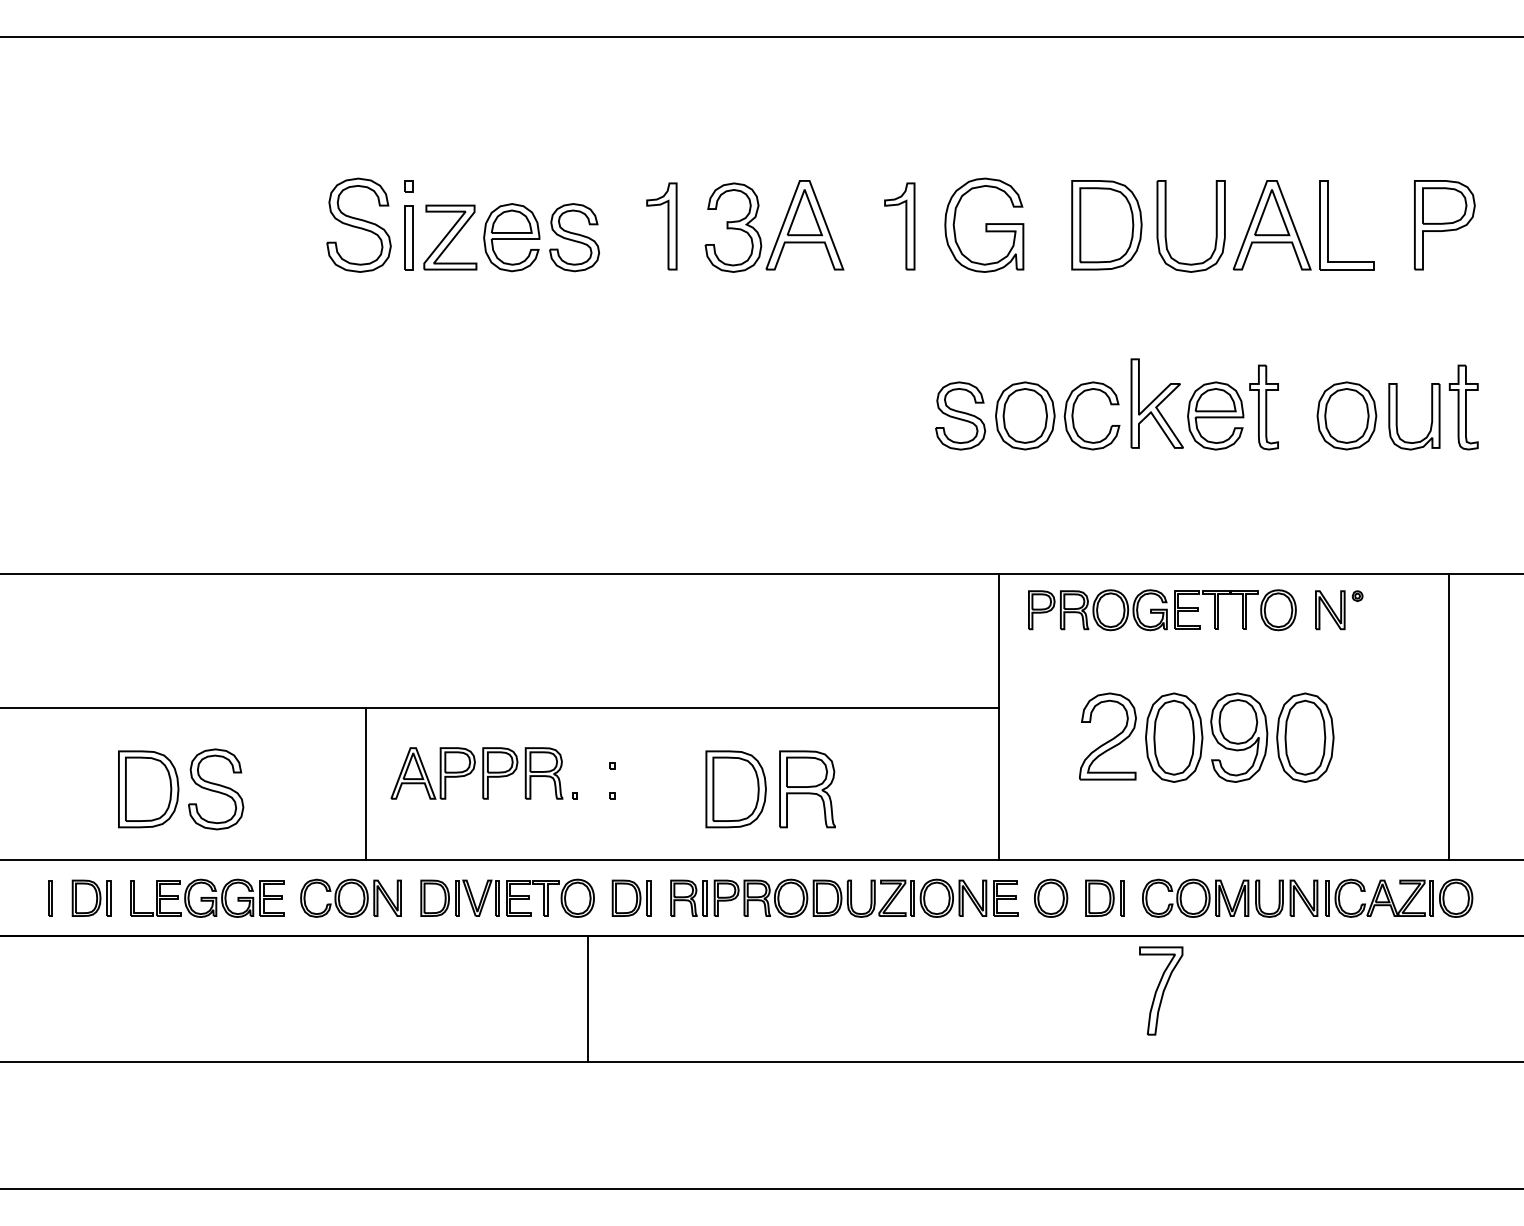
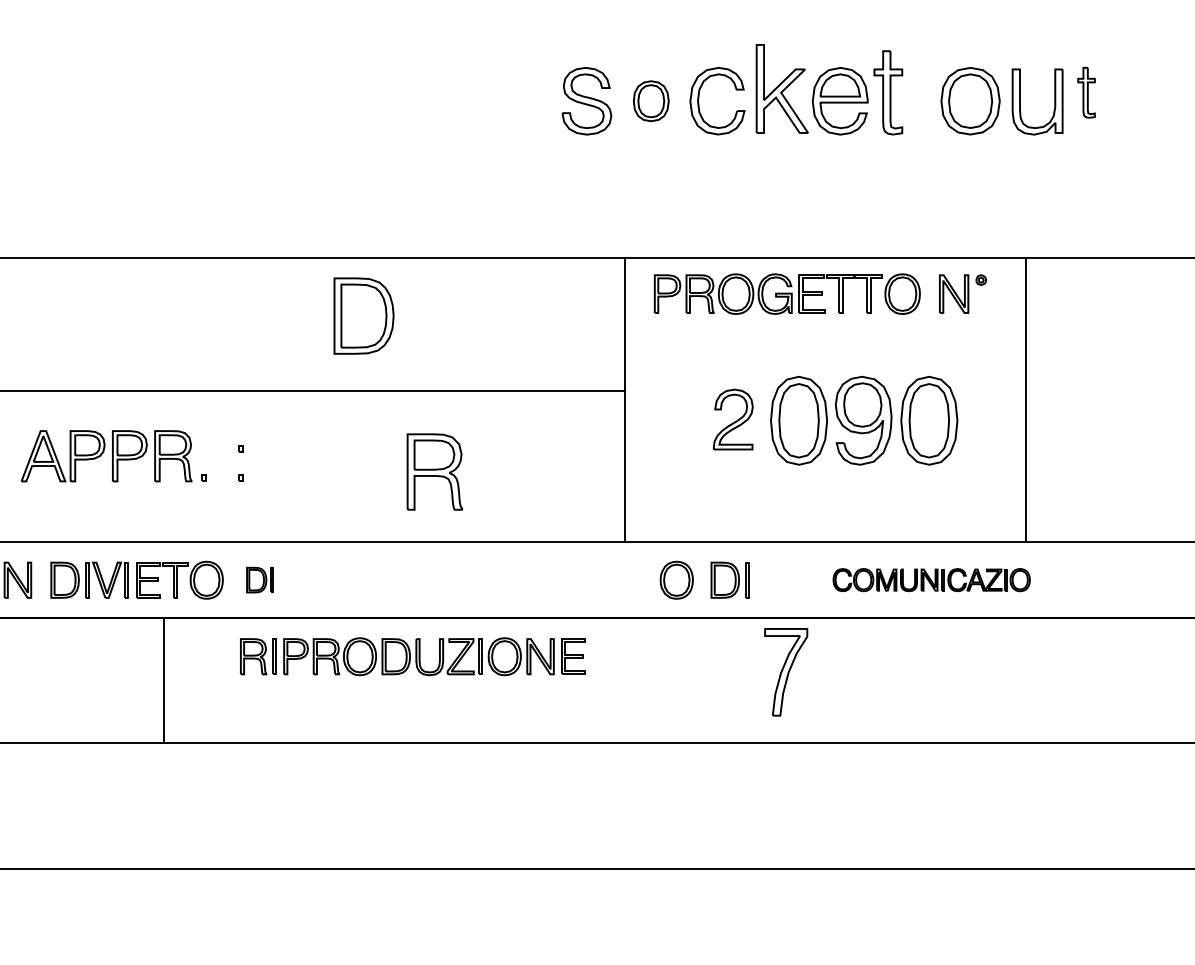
part: (1463, 407) -> (1086, 92), size x0.6
part: (1025, 415) -> (651, 100), size x0.6
line: (1449, 716) -> (1025, 399), moved
part: (1107, 736) -> (732, 419), size x0.7
part: (735, 789) -> (363, 316), moved
part: (631, 897) -> (260, 579), size x0.7
part: (844, 897) -> (413, 655), moved
part: (1307, 897) -> (931, 579), size x0.6
line: (587, 998) -> (163, 679), moved

